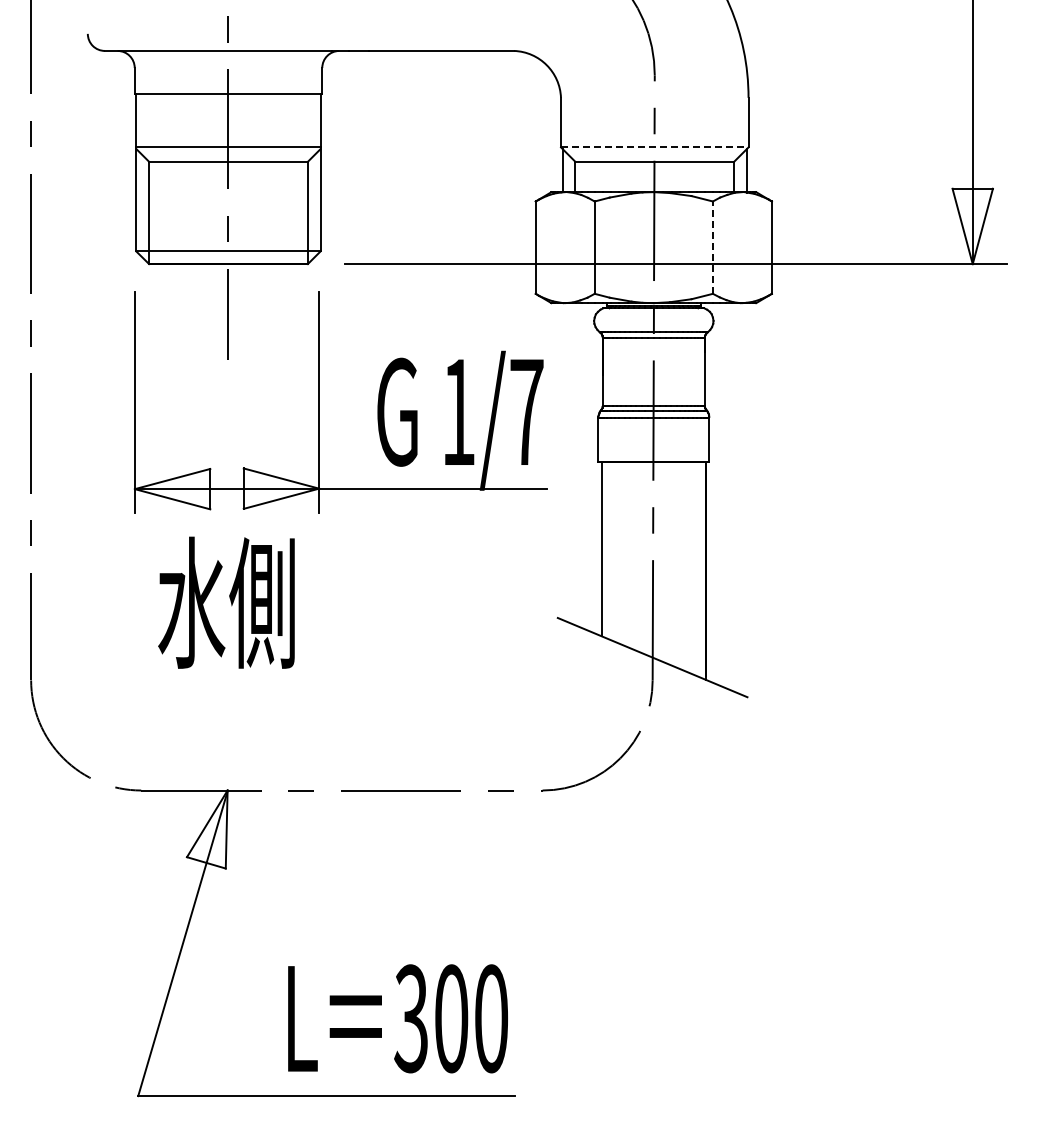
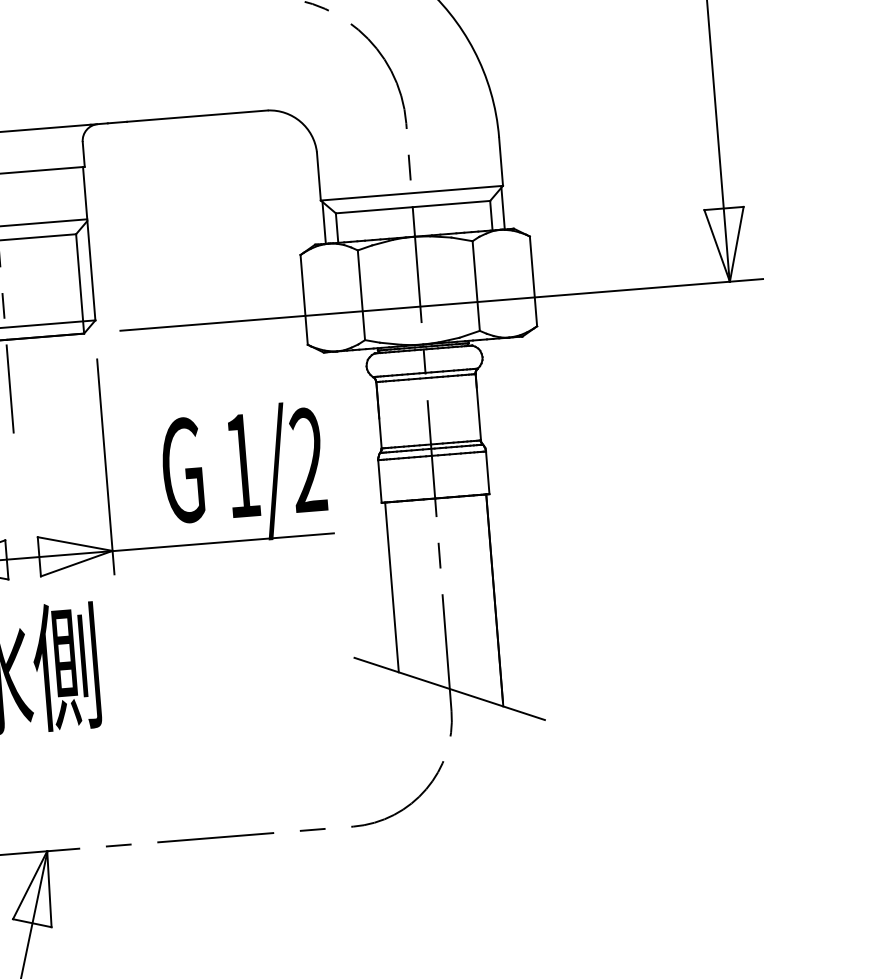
line: (654, 147) -> (411, 193), dashed -> solid
line: (712, 247) -> (475, 285), dashed -> solid
text: (526, 410) -> (307, 458), 1/7 -> 1/2

